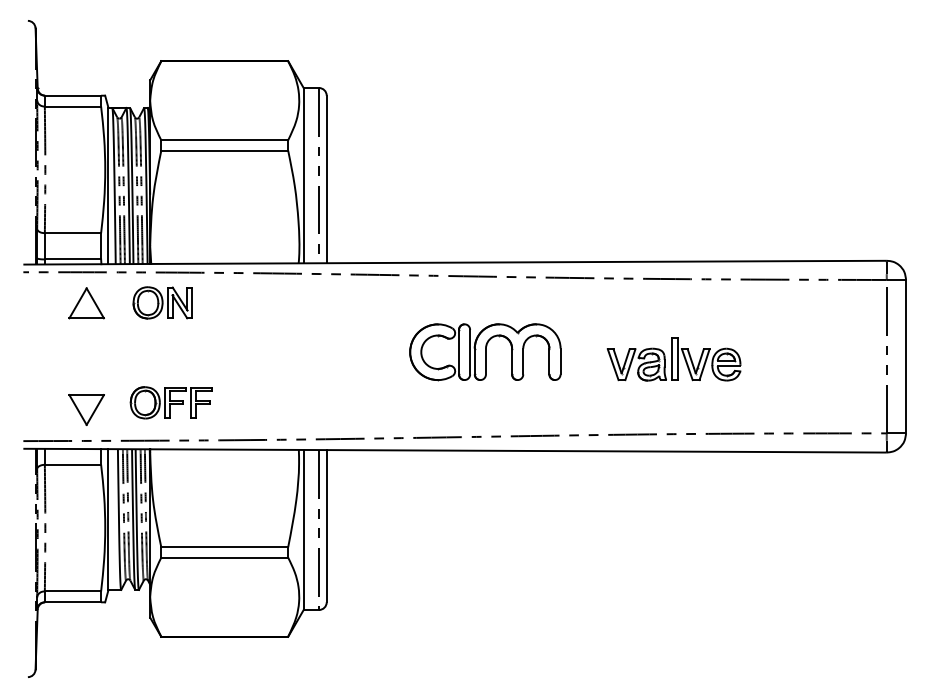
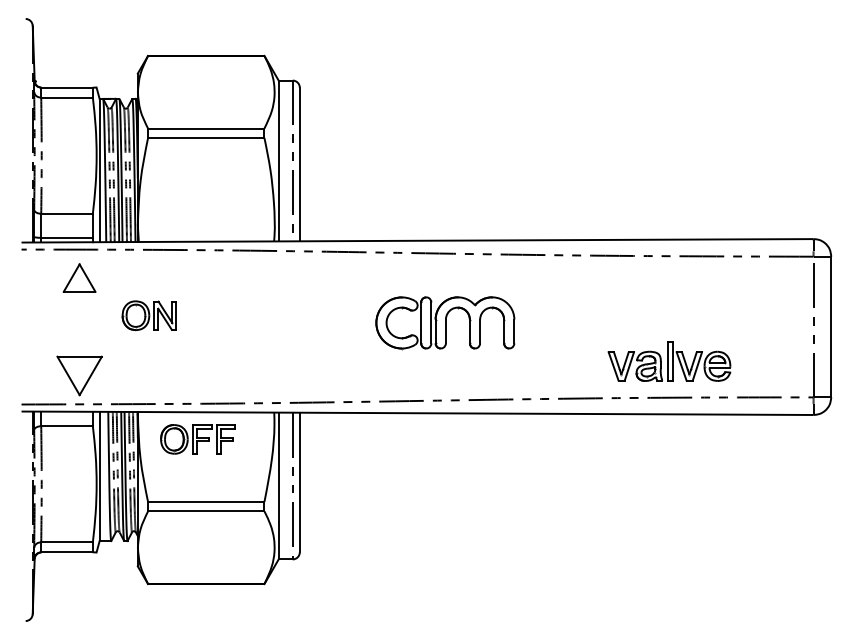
part: (161, 302) -> (148, 315), moved
part: (674, 359) -> (669, 361), moved
part: (170, 402) -> (197, 439), moved
part: (86, 409) -> (79, 375), size x1.4

